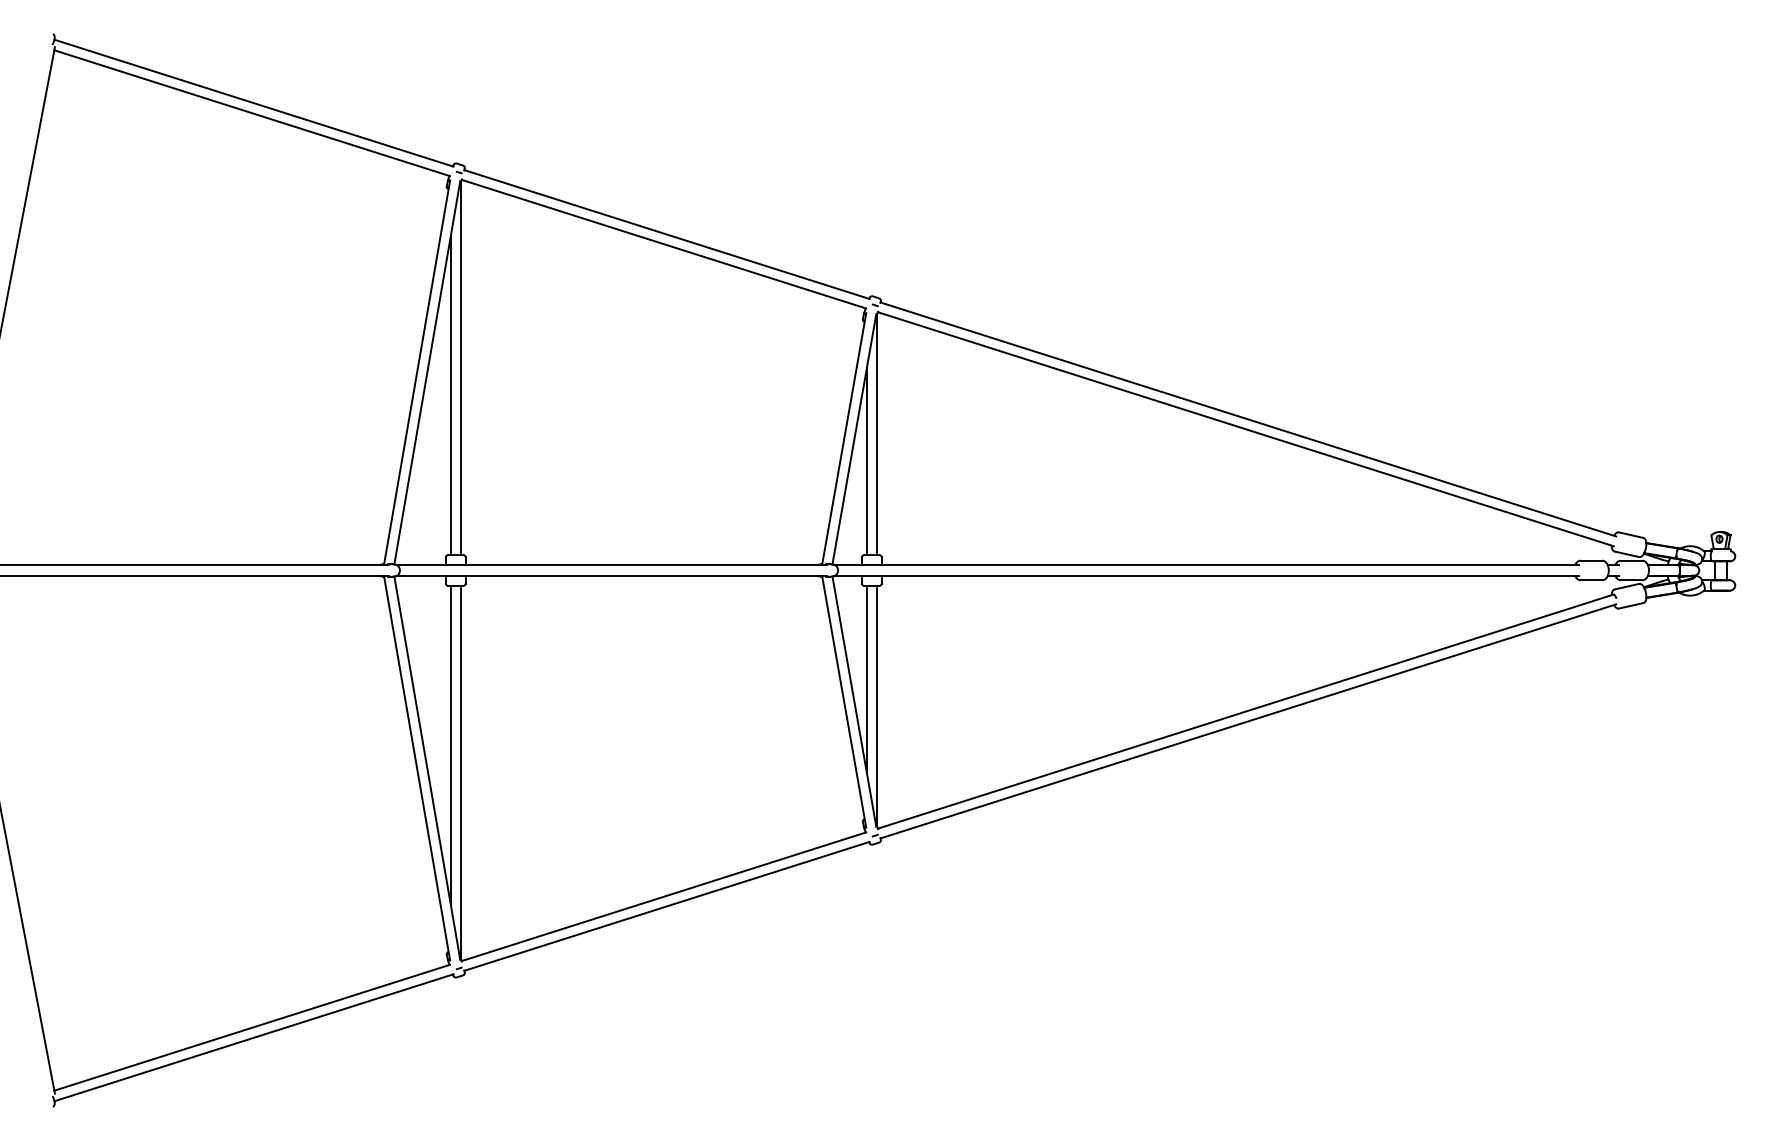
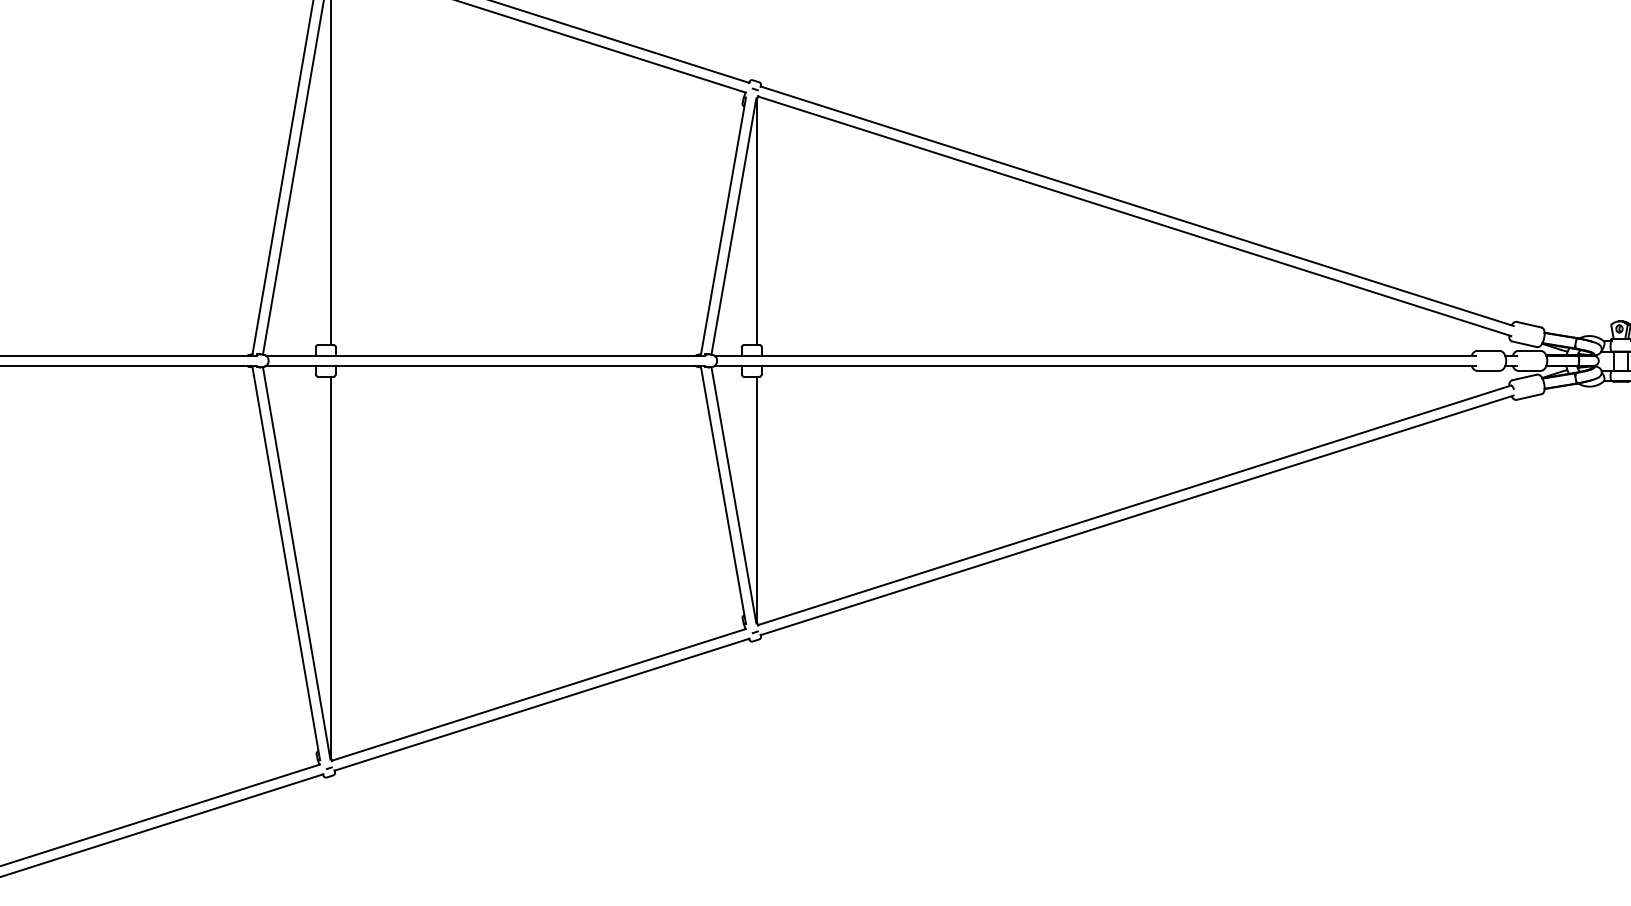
line: (450, 395) -> (320, 181), removed
line: (866, 461) -> (746, 249), removed
line: (866, 678) -> (746, 471), removed
line: (450, 744) -> (320, 539), removed

